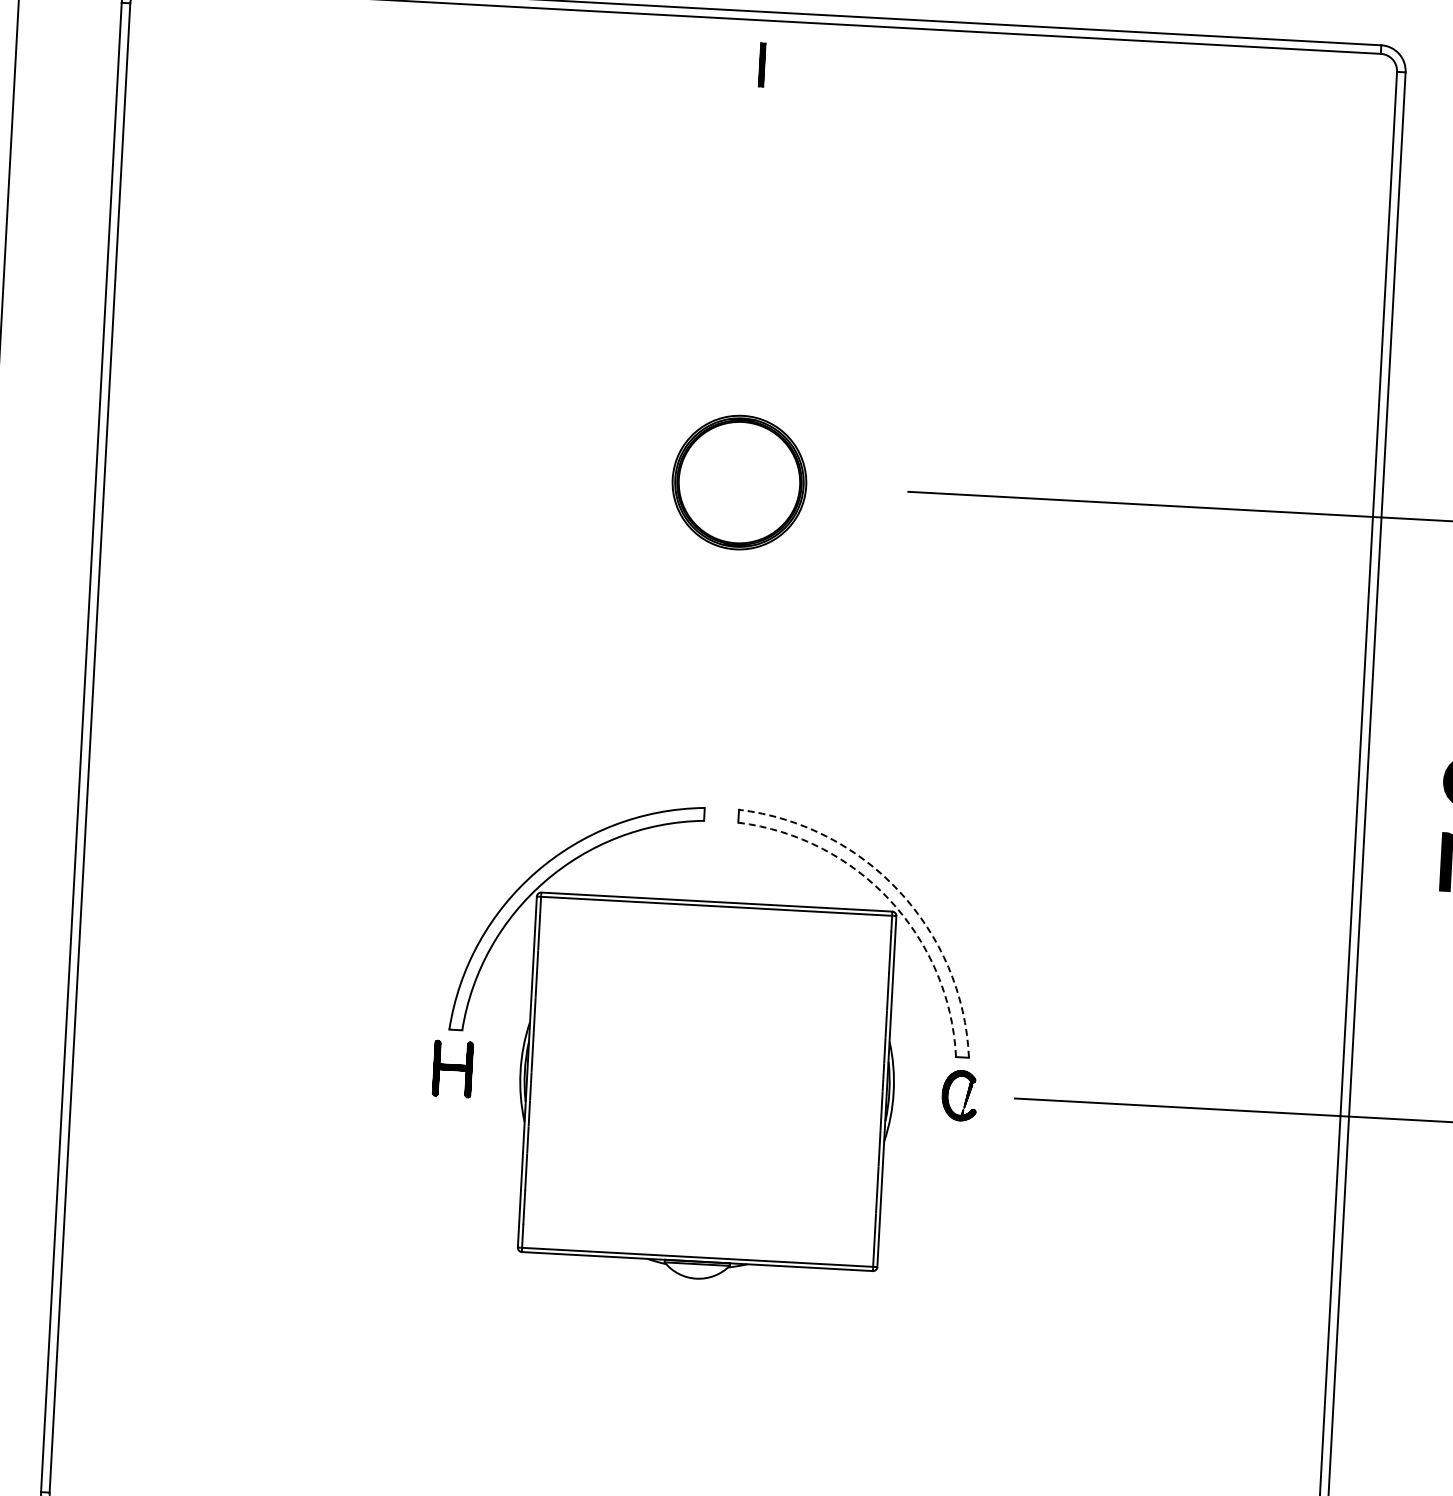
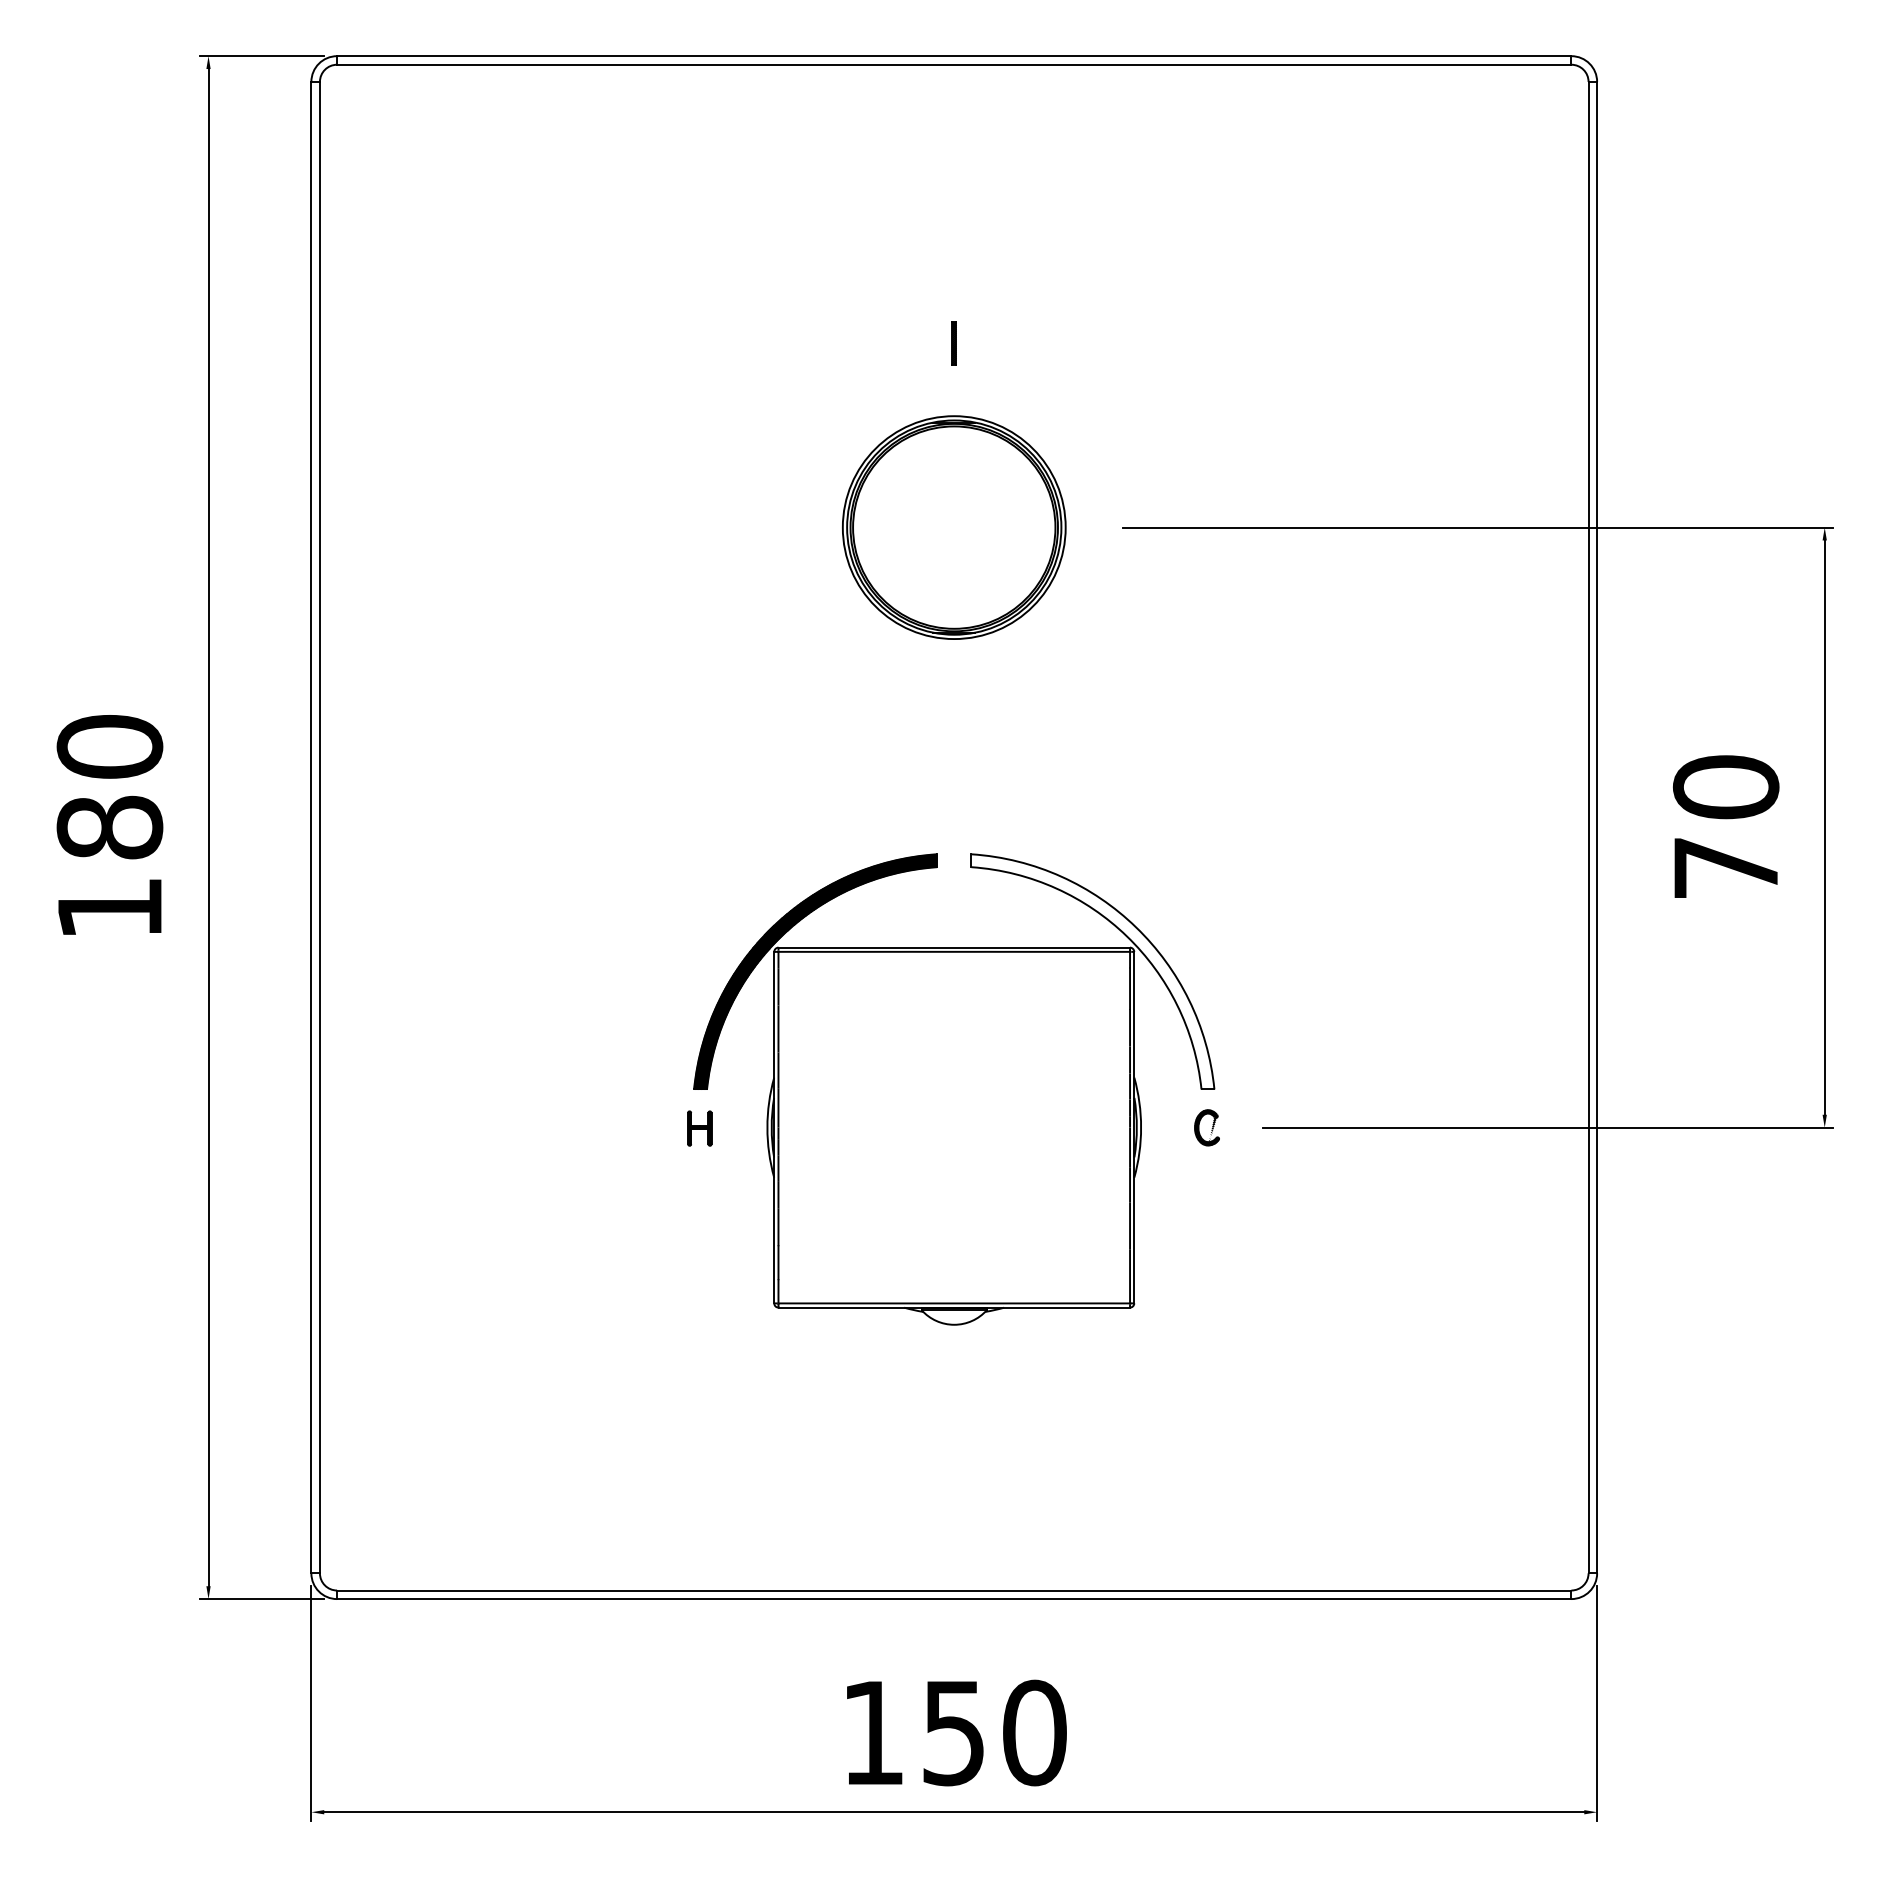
part: (761, 65) -> (953, 343), moved
part: (738, 482) -> (953, 527), size x1.67
arc: (899, 891) -> (1136, 927), dashed -> solid
arc: (889, 900) -> (1126, 936), dashed -> solid
hatch: (577, 918) -> (815, 971), added
part: (452, 1068) -> (699, 1128), size x0.62
part: (958, 1095) -> (1206, 1127), size x0.71

